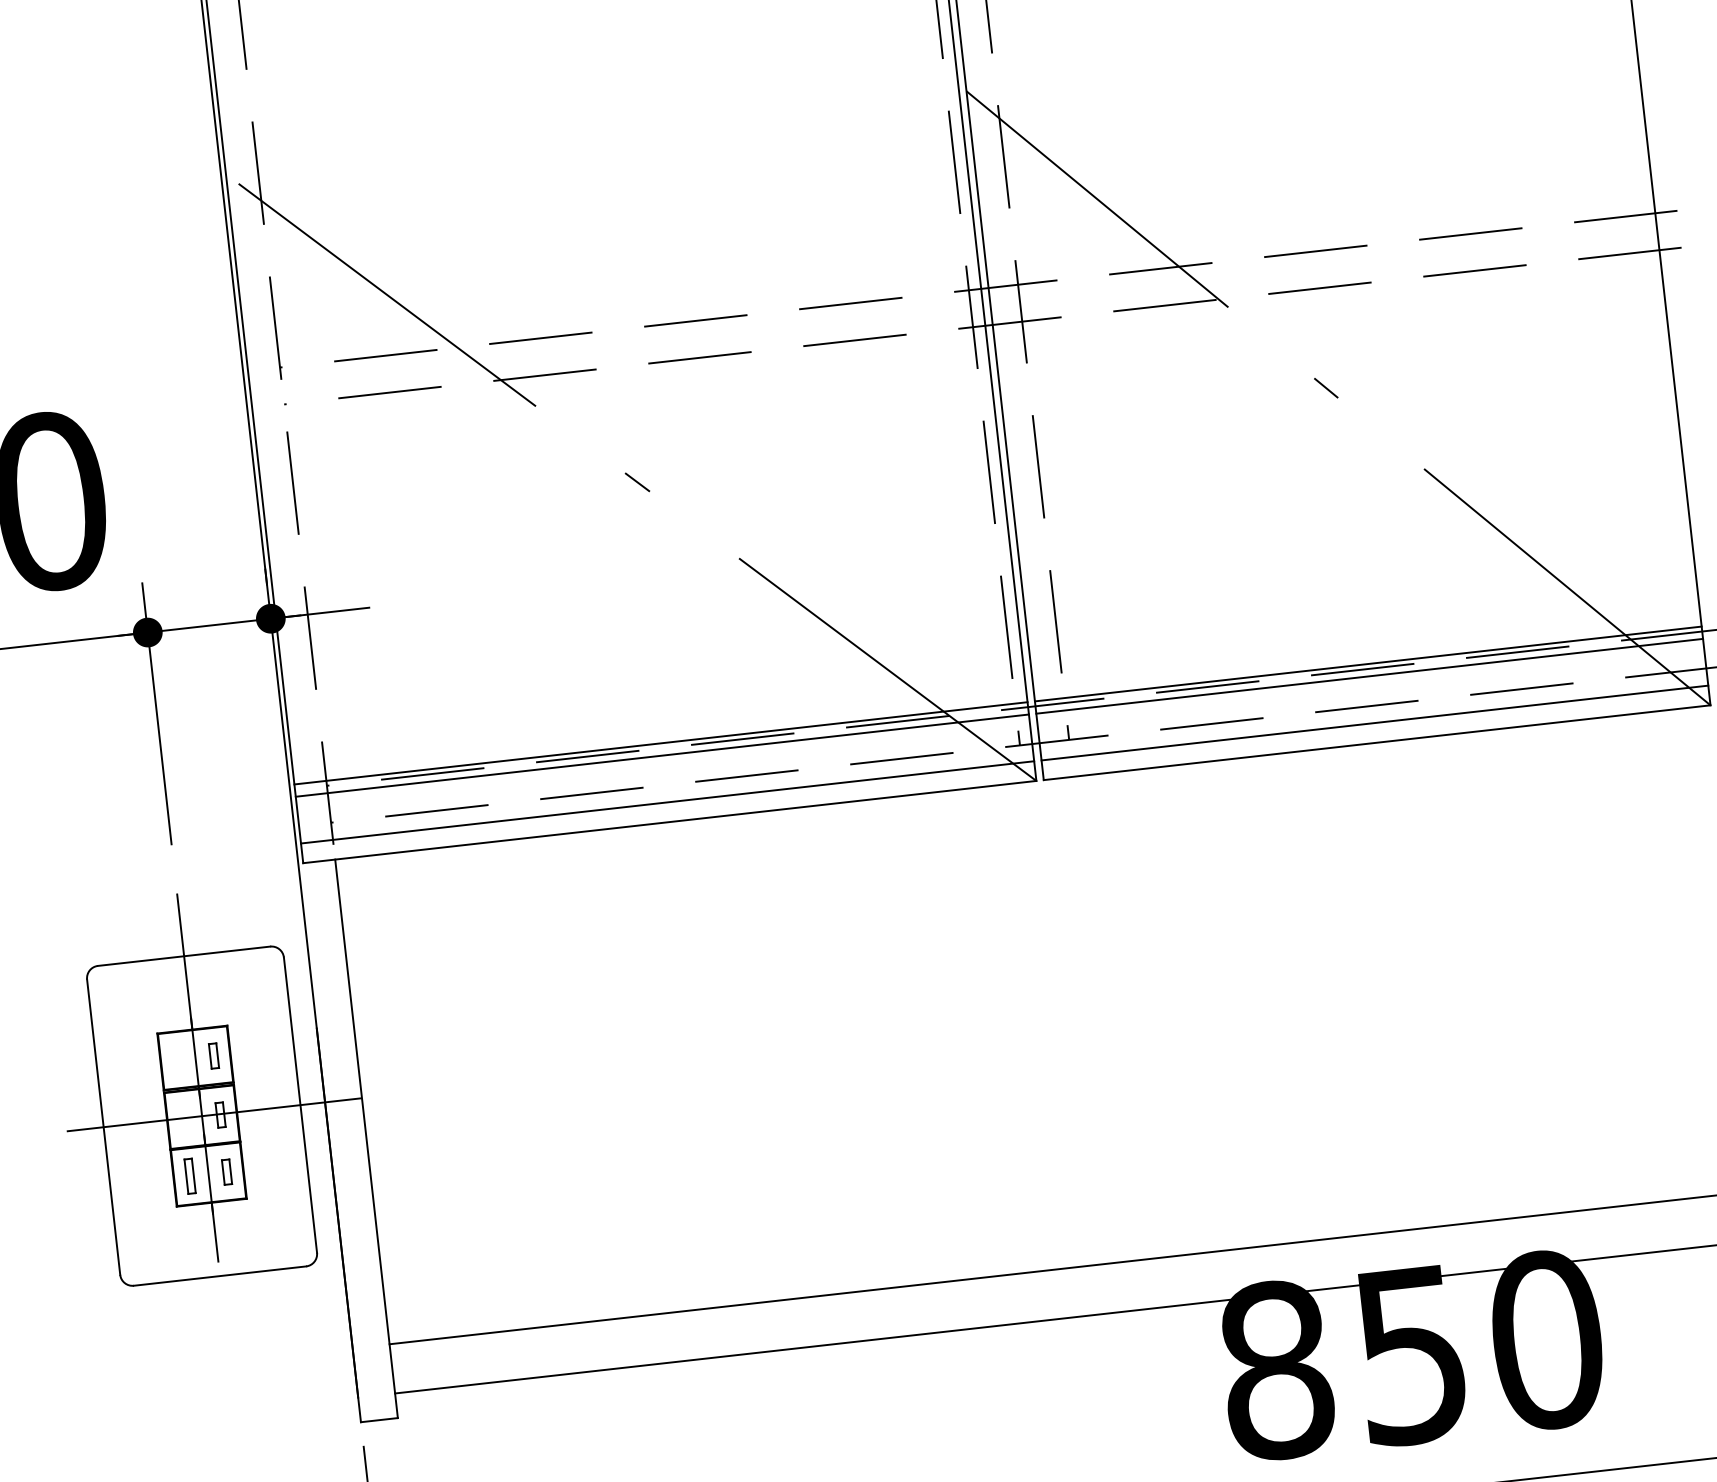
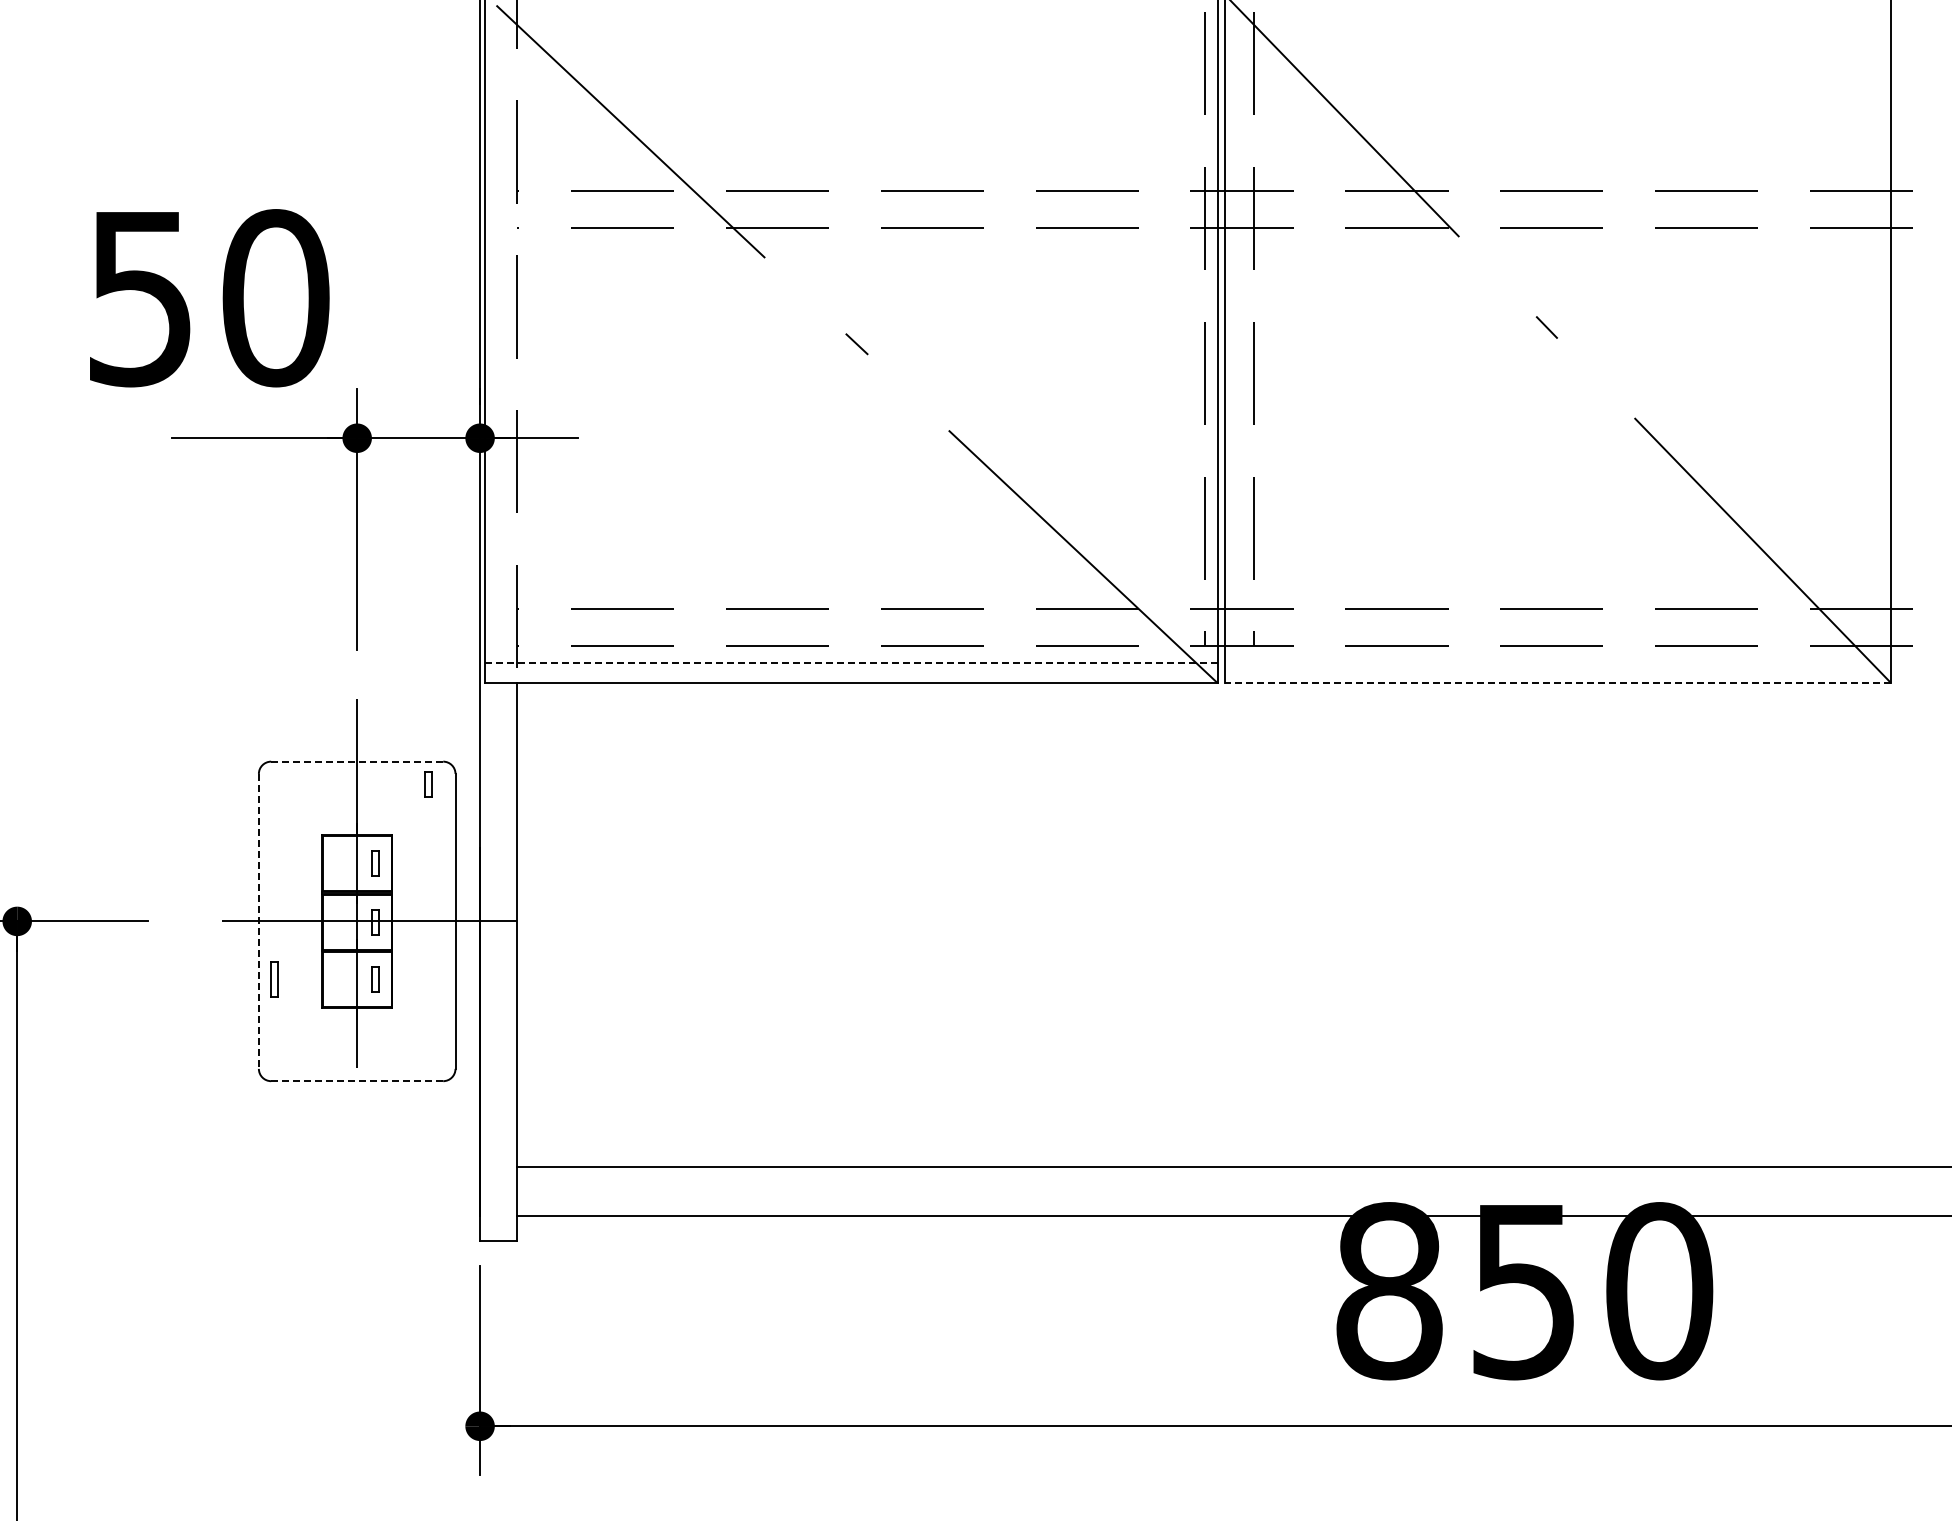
line: (1367, 664) -> (1557, 604), removed
line: (1369, 676) -> (1557, 616), removed
line: (1374, 723) -> (1557, 663), removed
line: (1376, 742) -> (1557, 682), solid -> dashed
line: (661, 743) -> (851, 604), removed
line: (662, 755) -> (851, 616), removed
line: (667, 802) -> (851, 663), solid -> dashed
line: (183, 956) -> (356, 761), solid -> dashed
part: (258, 971) -> (428, 784), added
line: (103, 1127) -> (258, 921), solid -> dashed
part: (189, 1176) -> (274, 979), moved
line: (219, 1276) -> (356, 1081), solid -> dashed

